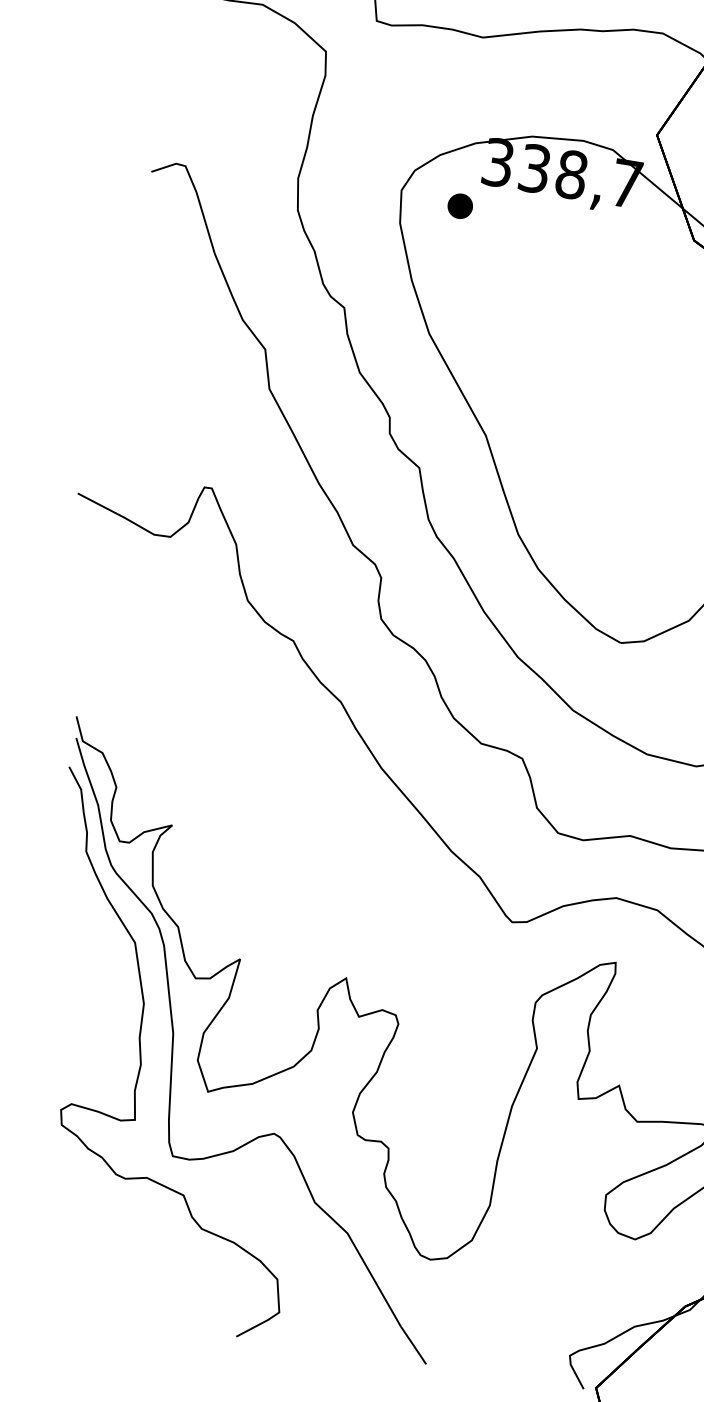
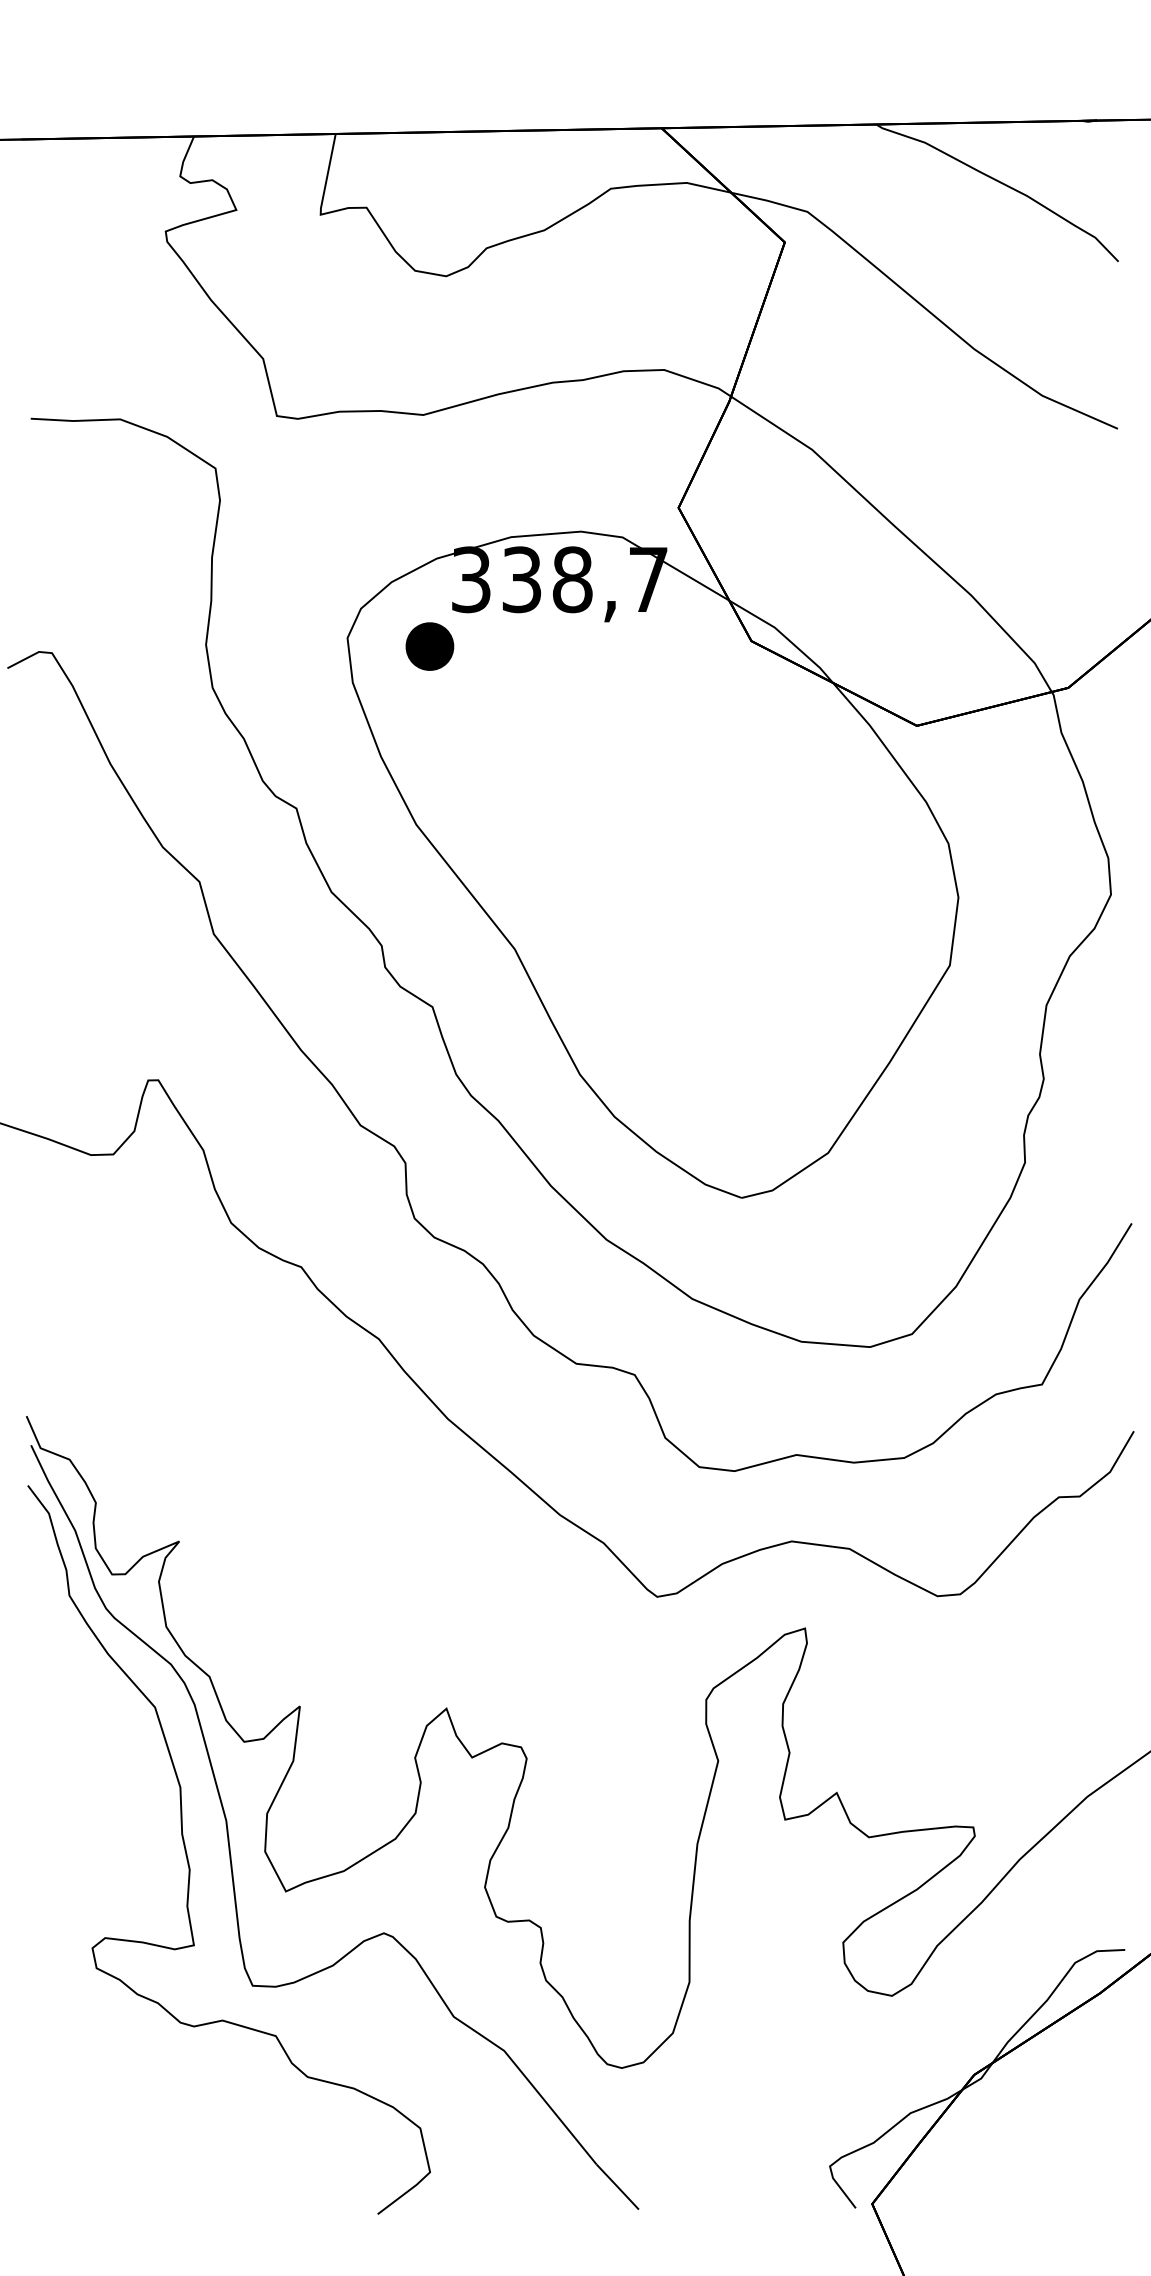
part: (460, 206) -> (429, 646), size x1.4

